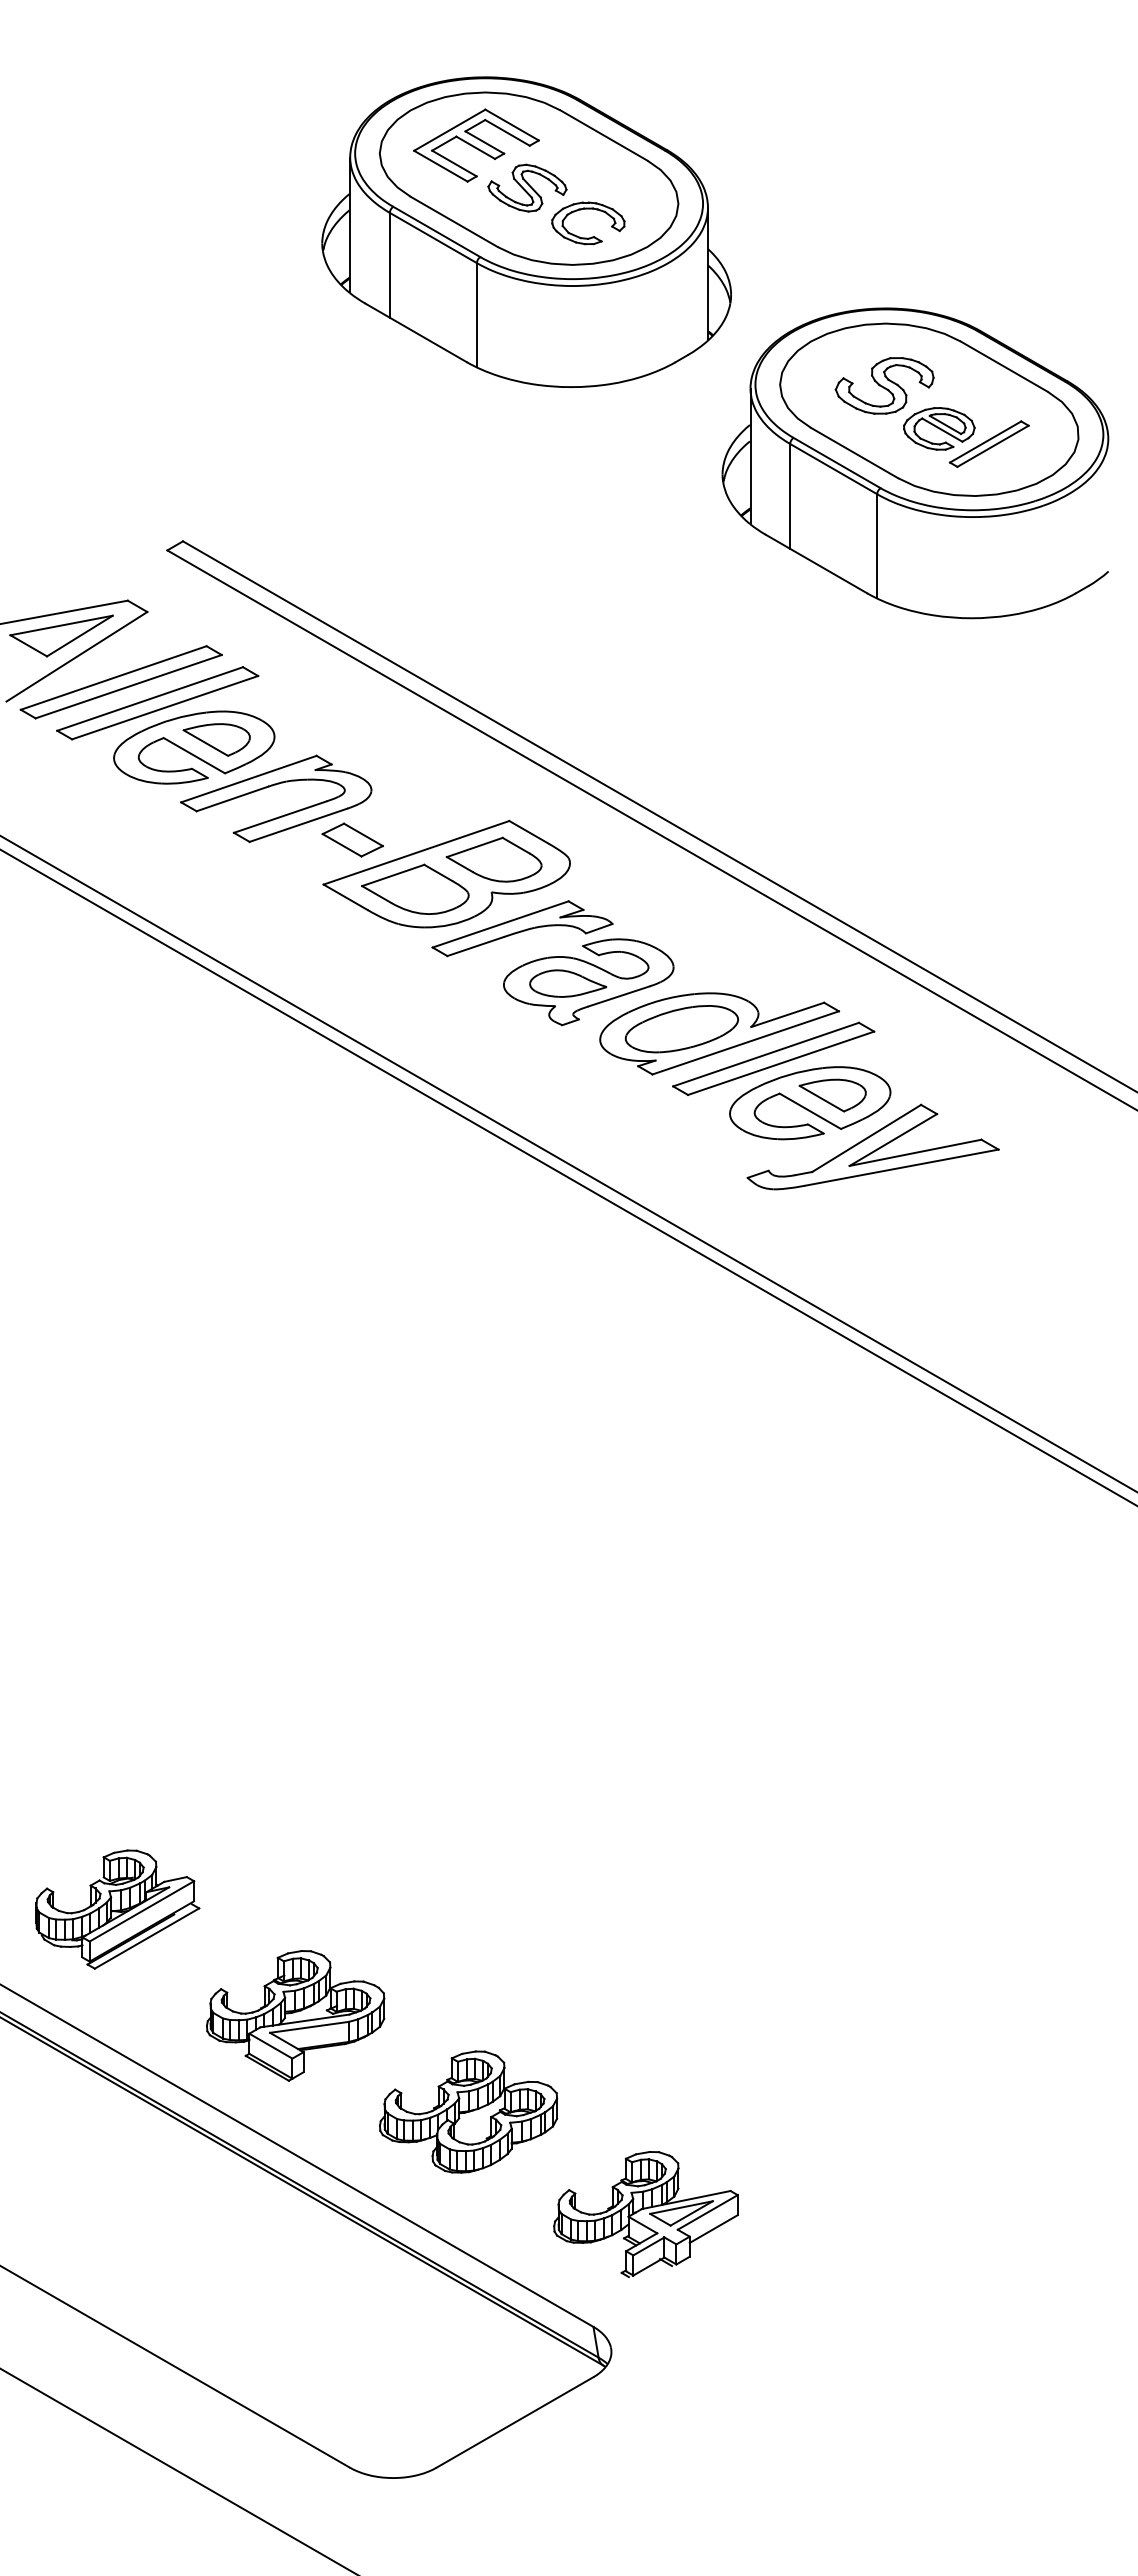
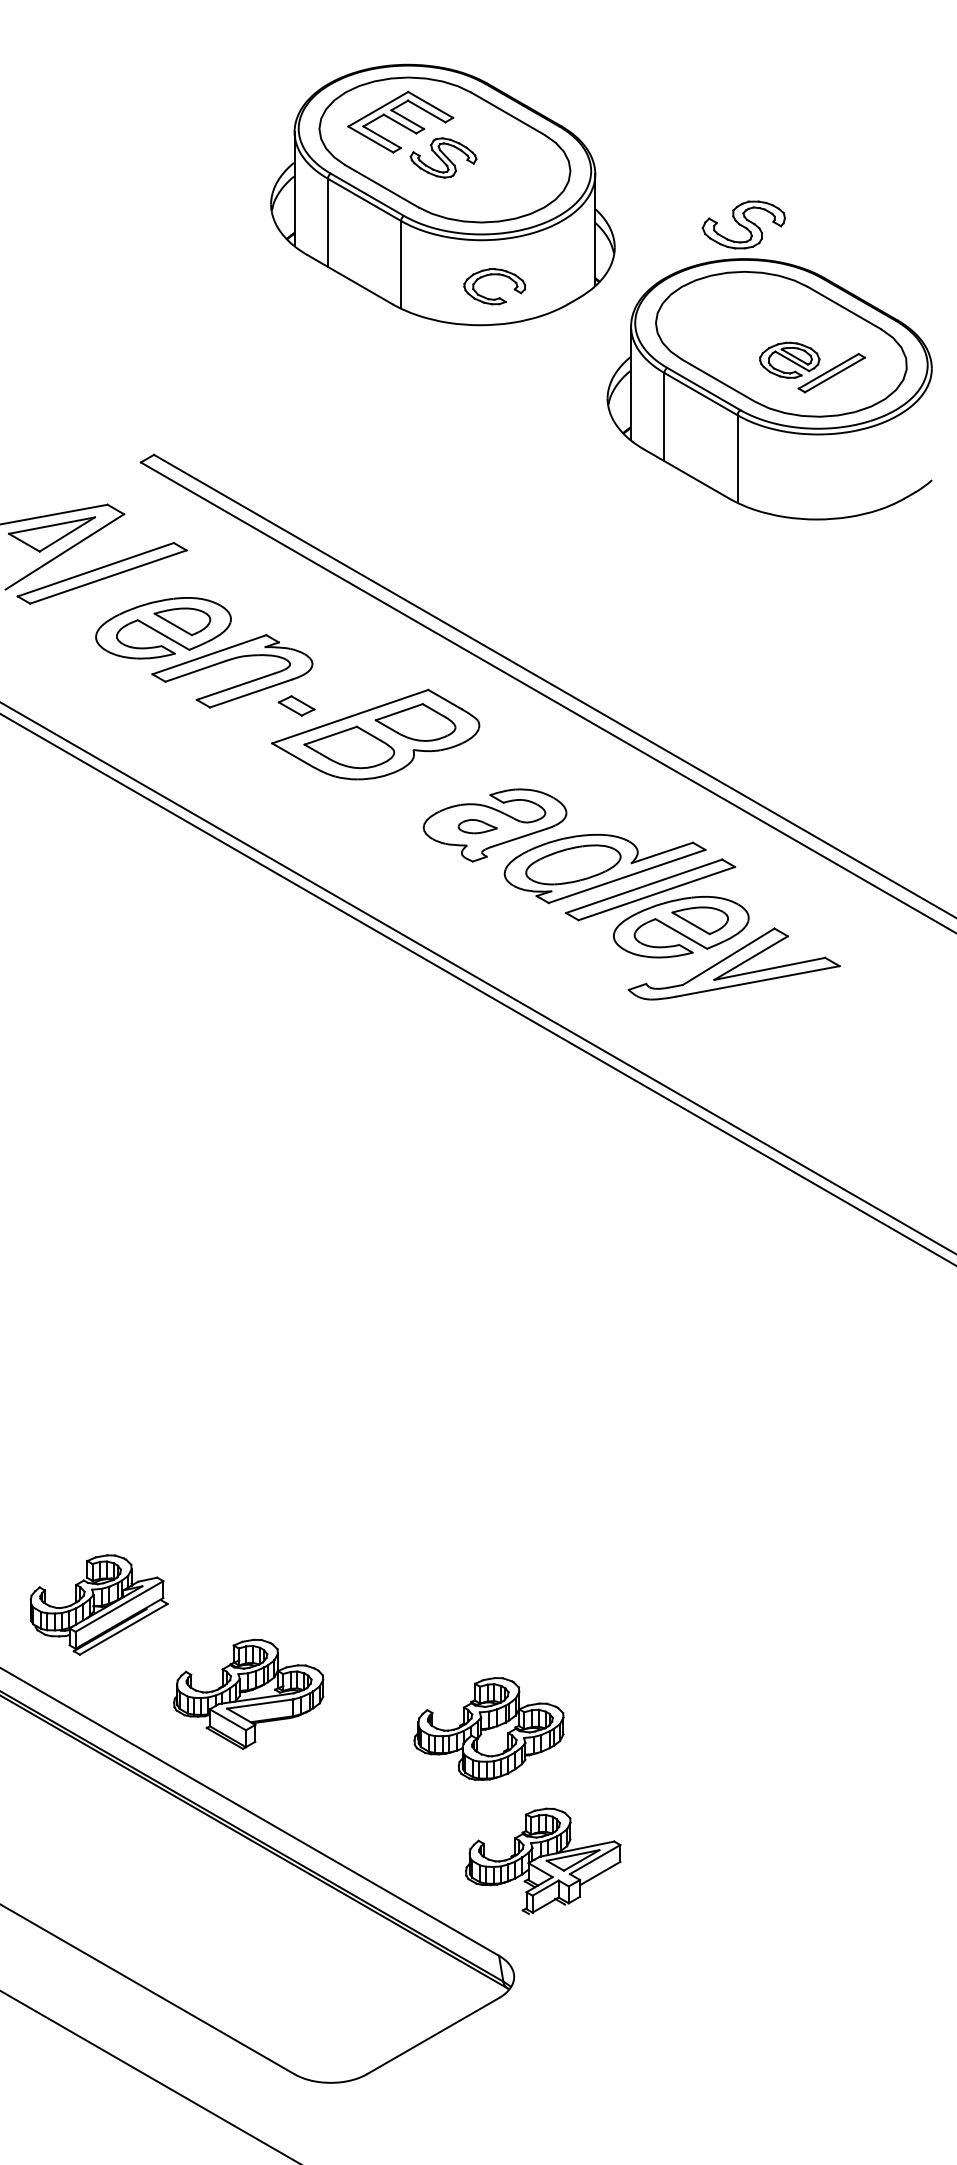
part: (592, 236) -> (498, 297), moved
part: (884, 385) -> (743, 224), moved
part: (157, 703) -> (132, 591), removed
part: (352, 839) -> (296, 705), size x0.7
part: (522, 928) -> (439, 780), removed
part: (568, 983) -> (478, 826), size x0.6
part: (468, 2111) -> (489, 1728), moved

